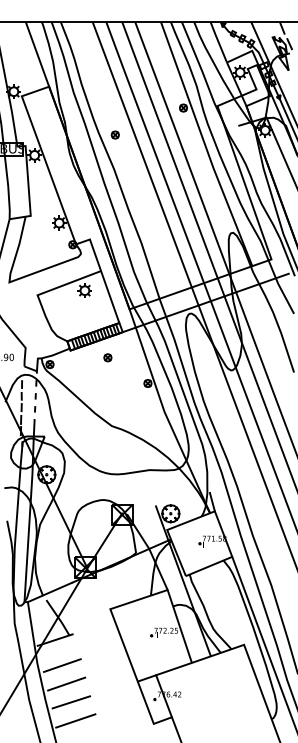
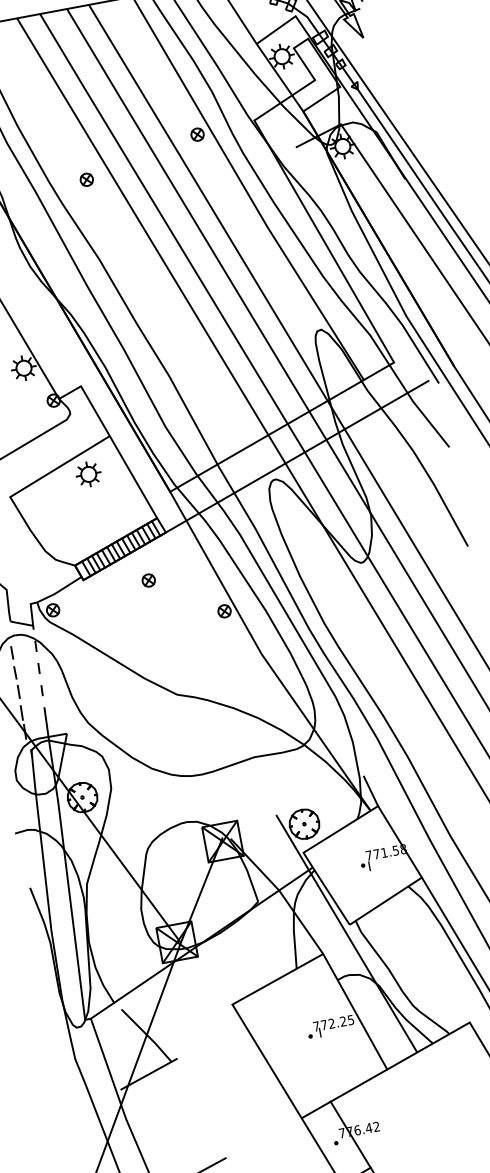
part: (114, 134) -> (85, 179), moved
line: (62, 665) -> (169, 1114), removed
line: (66, 683) -> (181, 1144), removed

